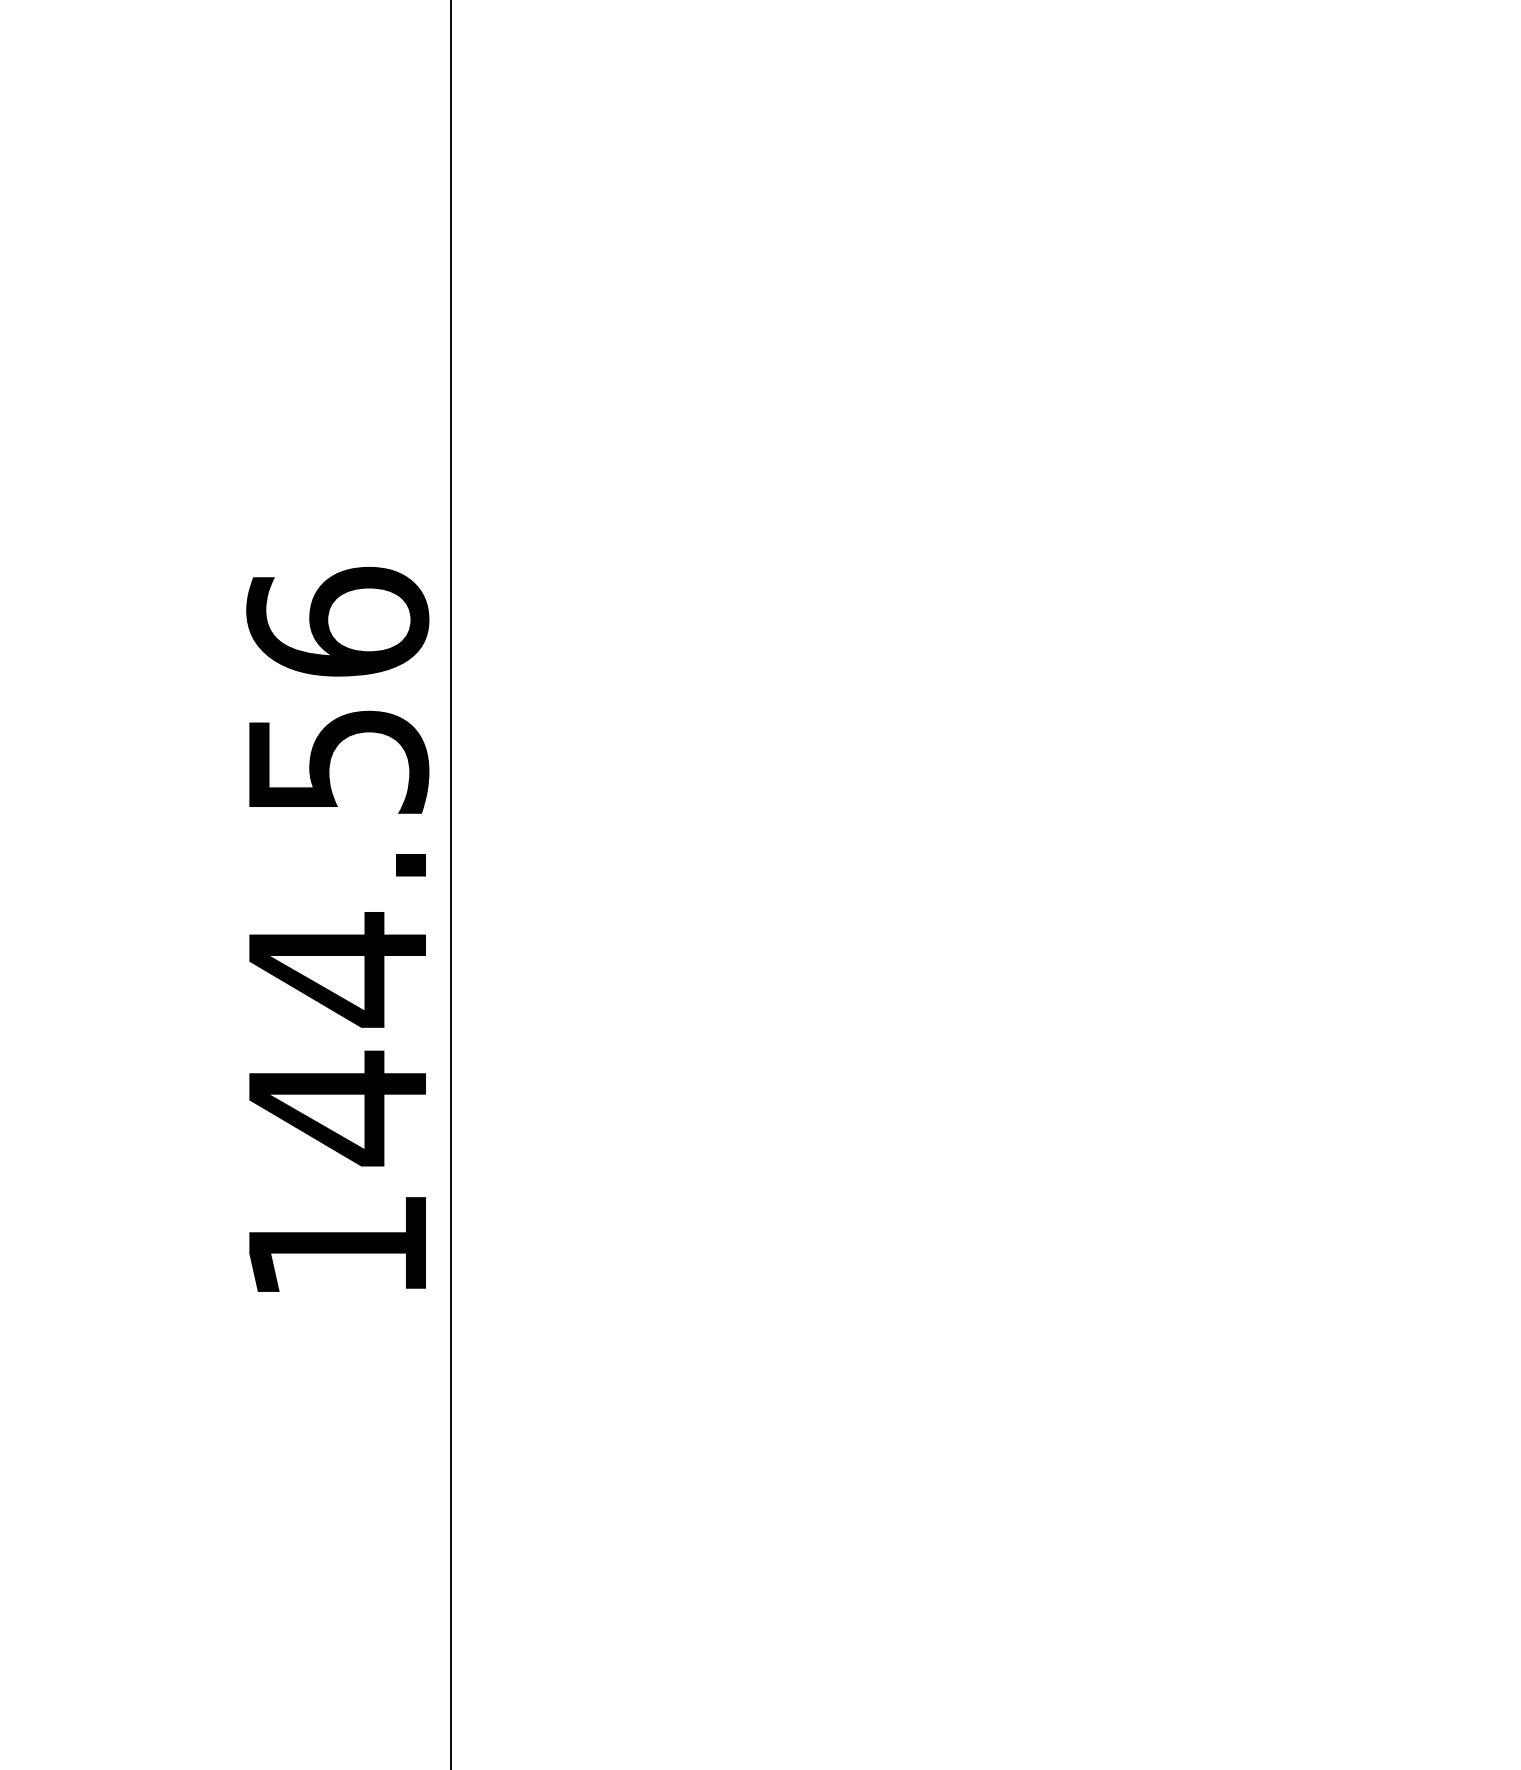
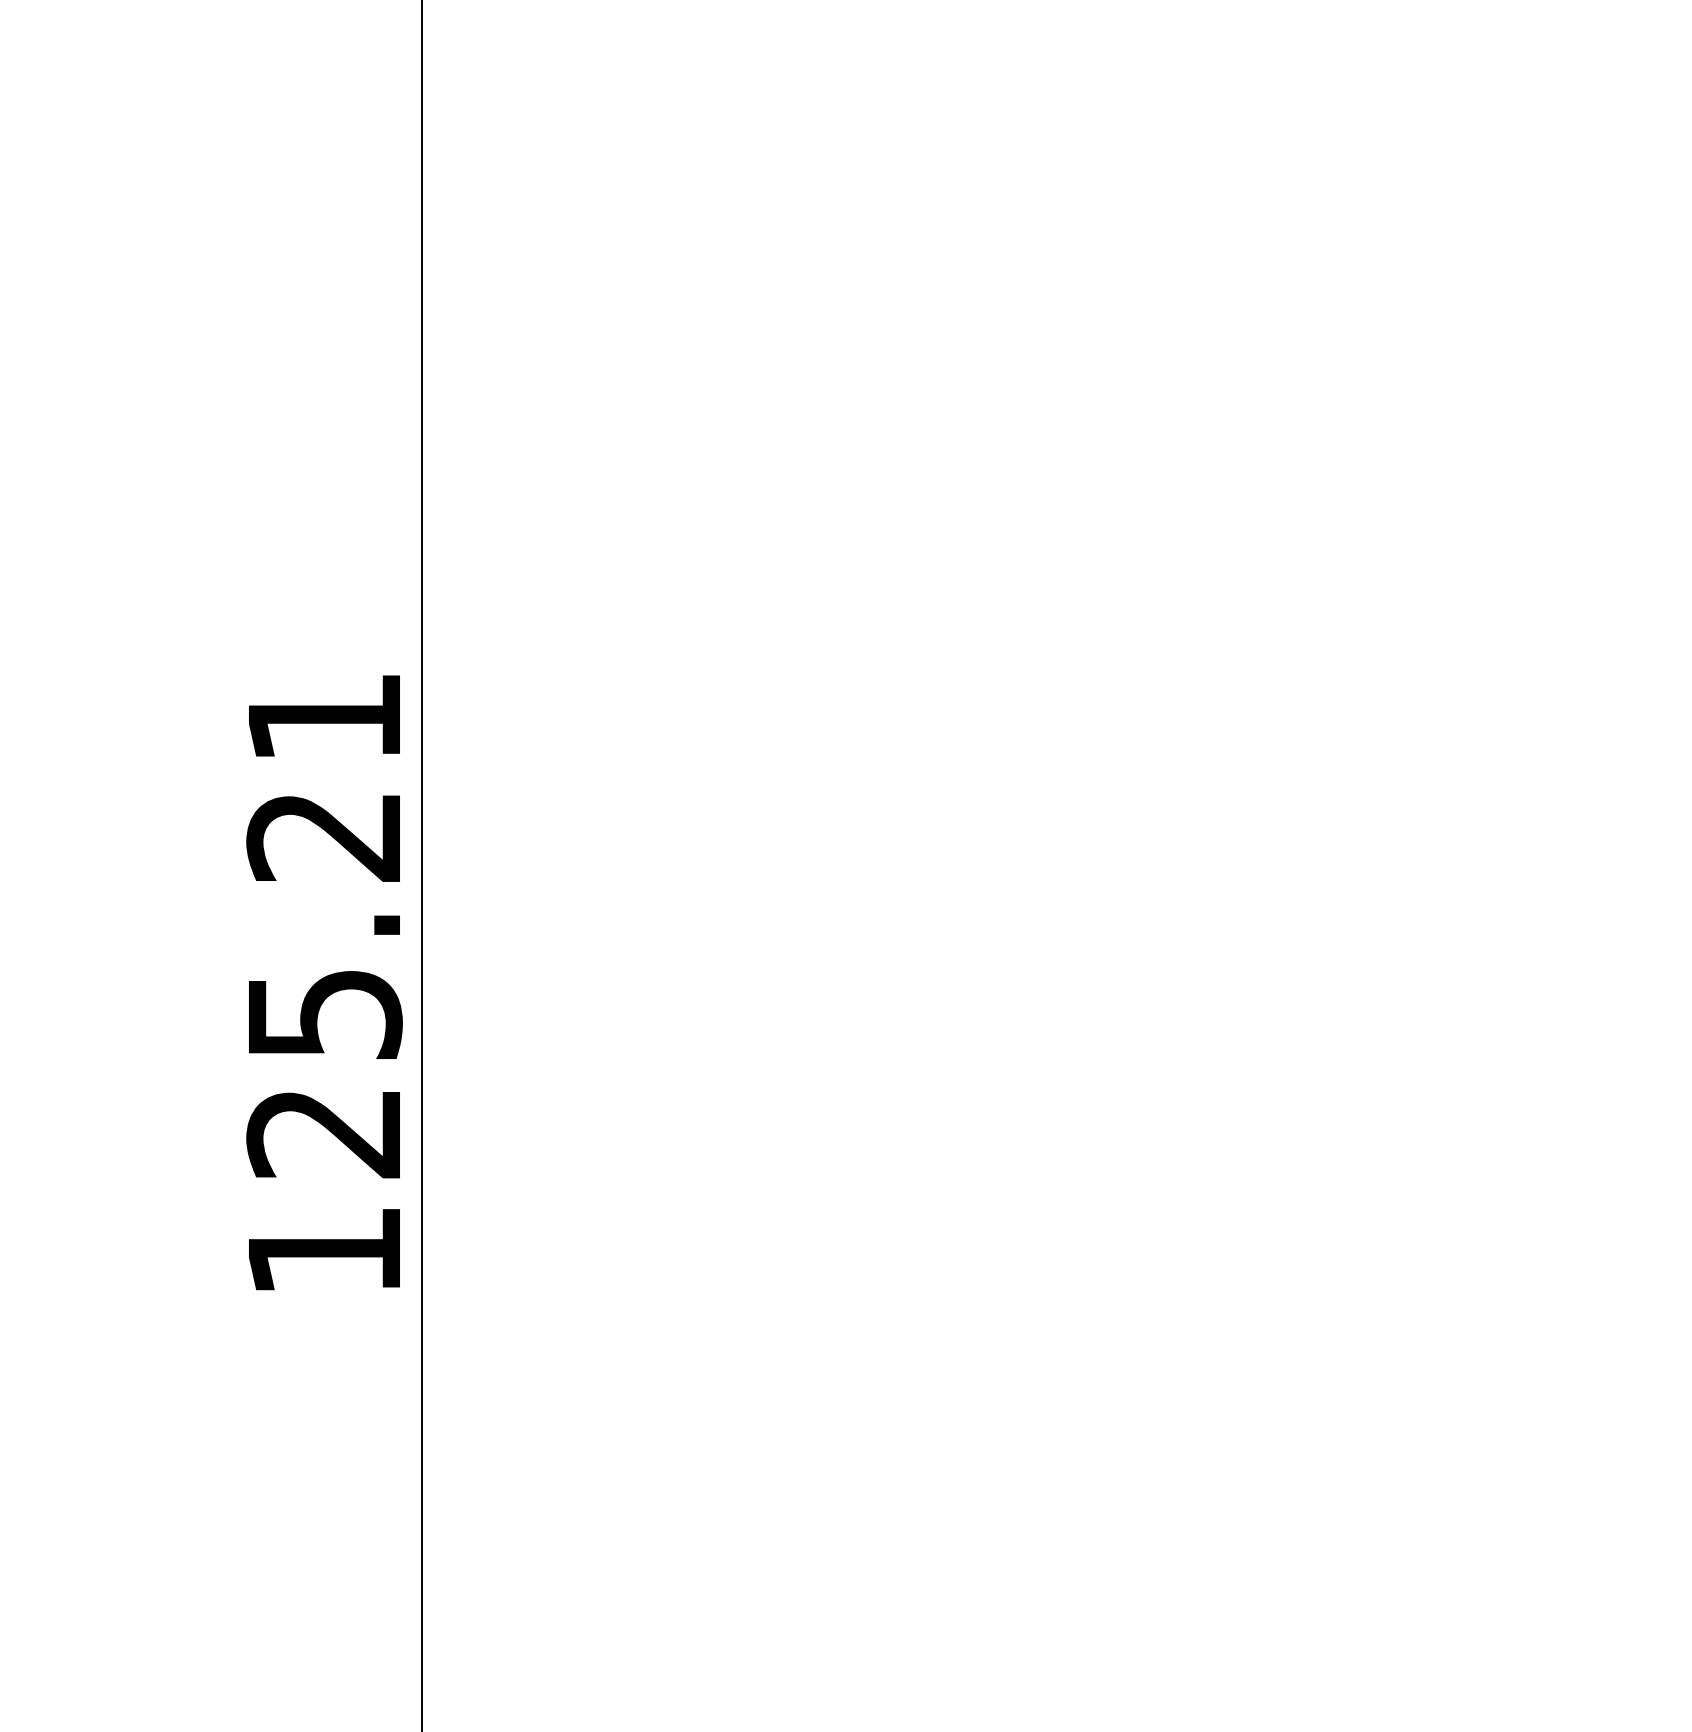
text: (337, 866) -> (324, 926), 144.56 -> 125.21

